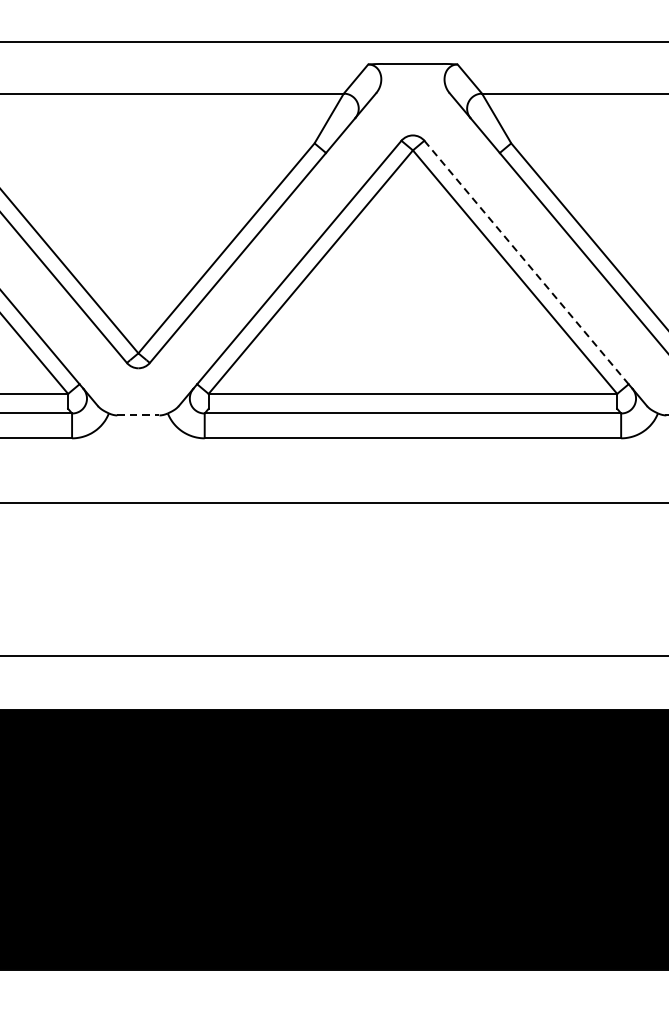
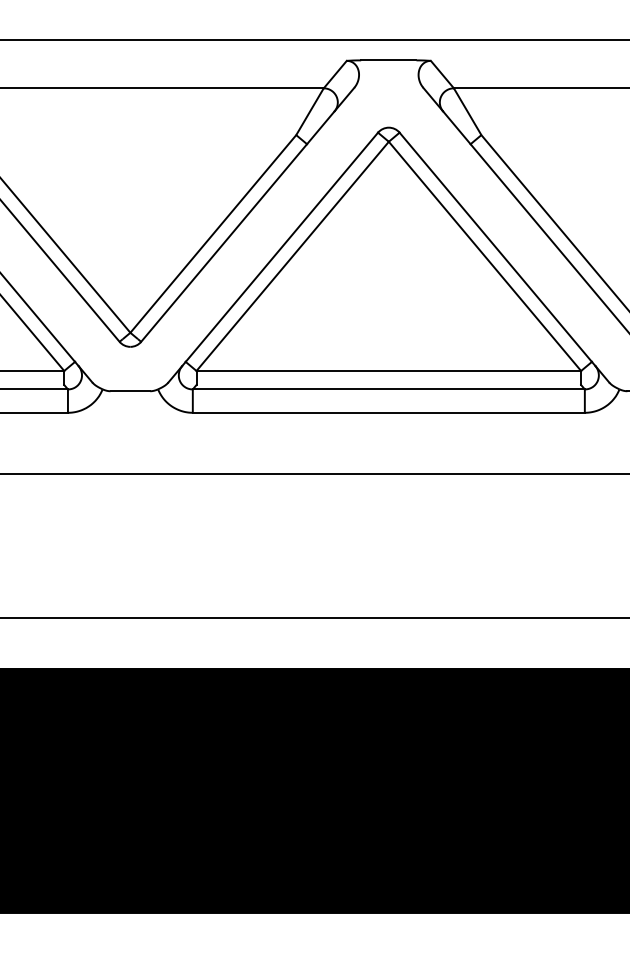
line: (526, 262) -> (495, 247), dashed -> solid
line: (138, 415) -> (130, 391), dashed -> solid

